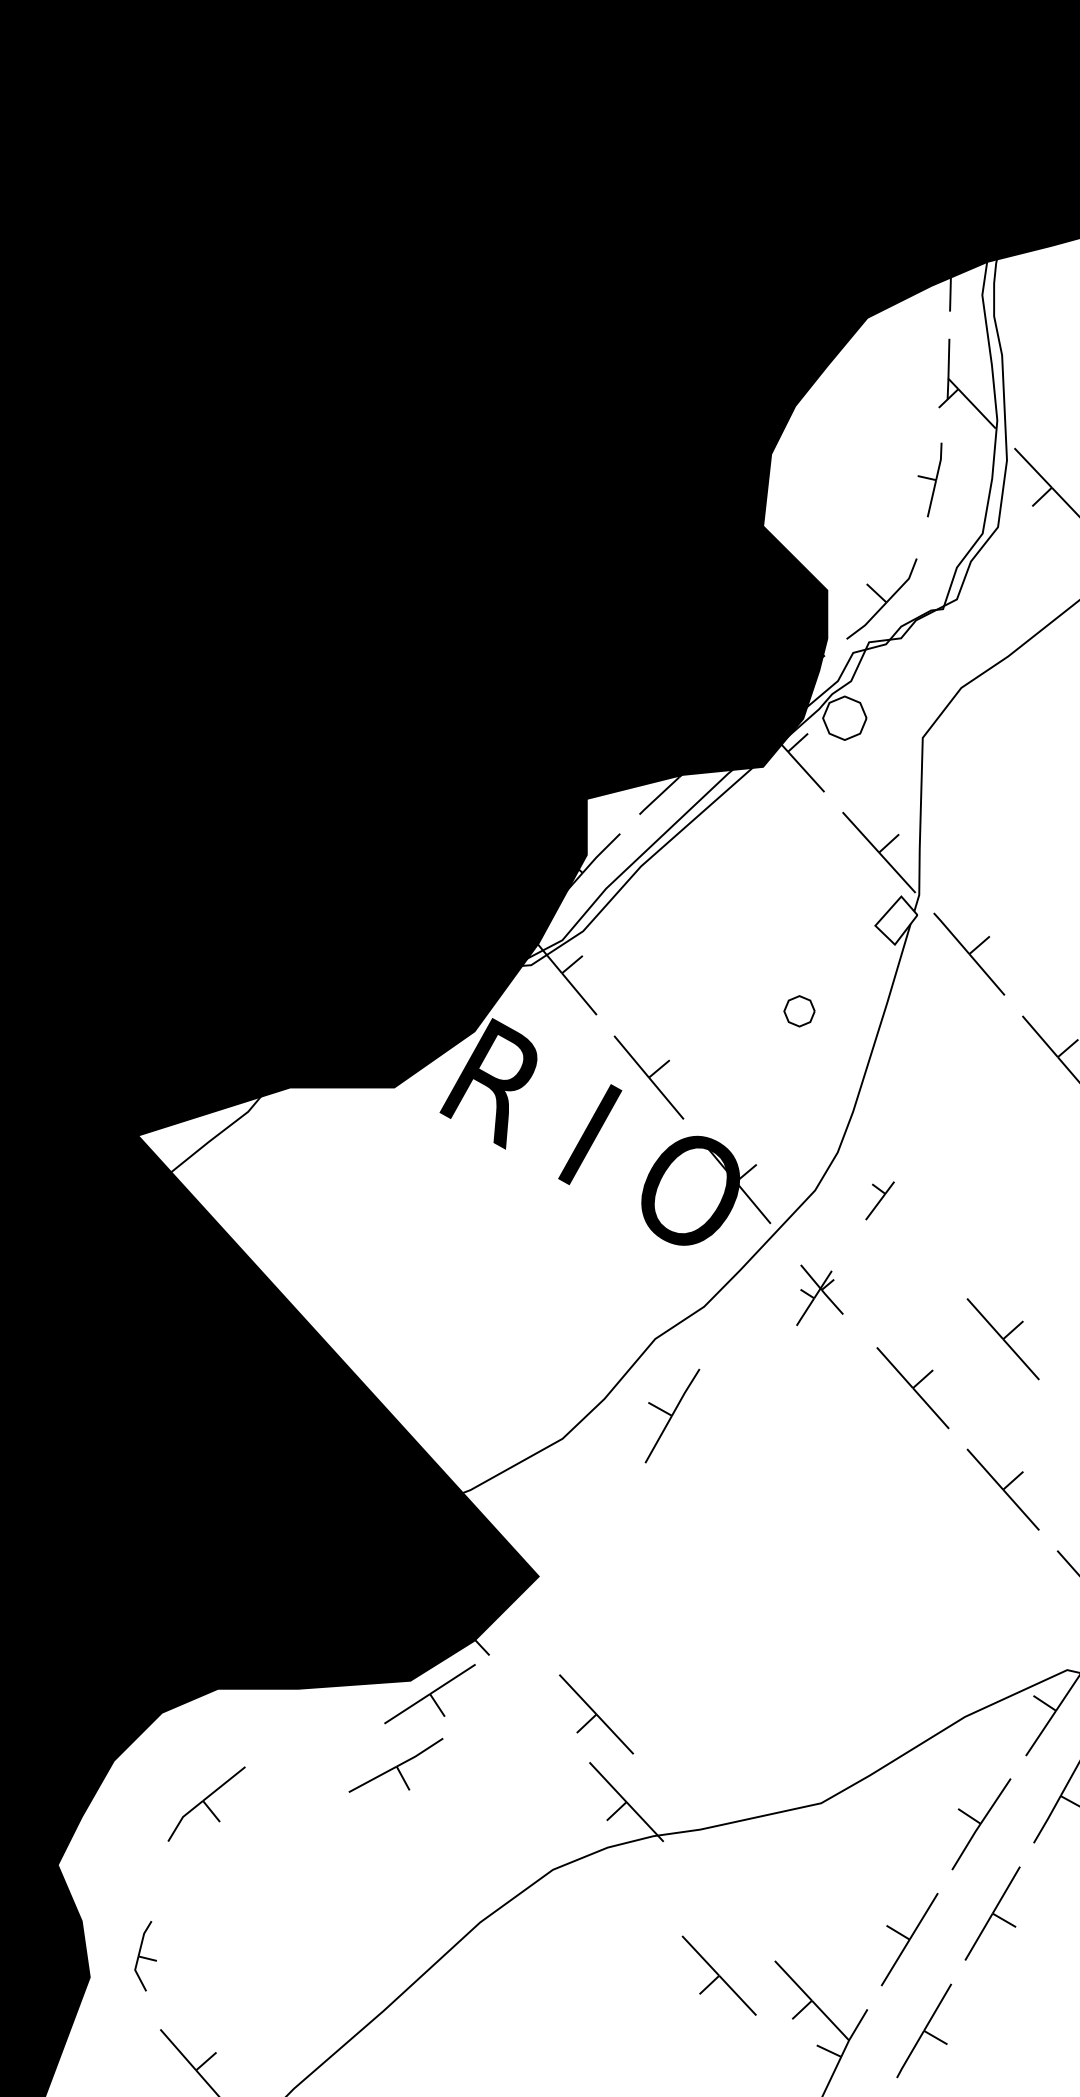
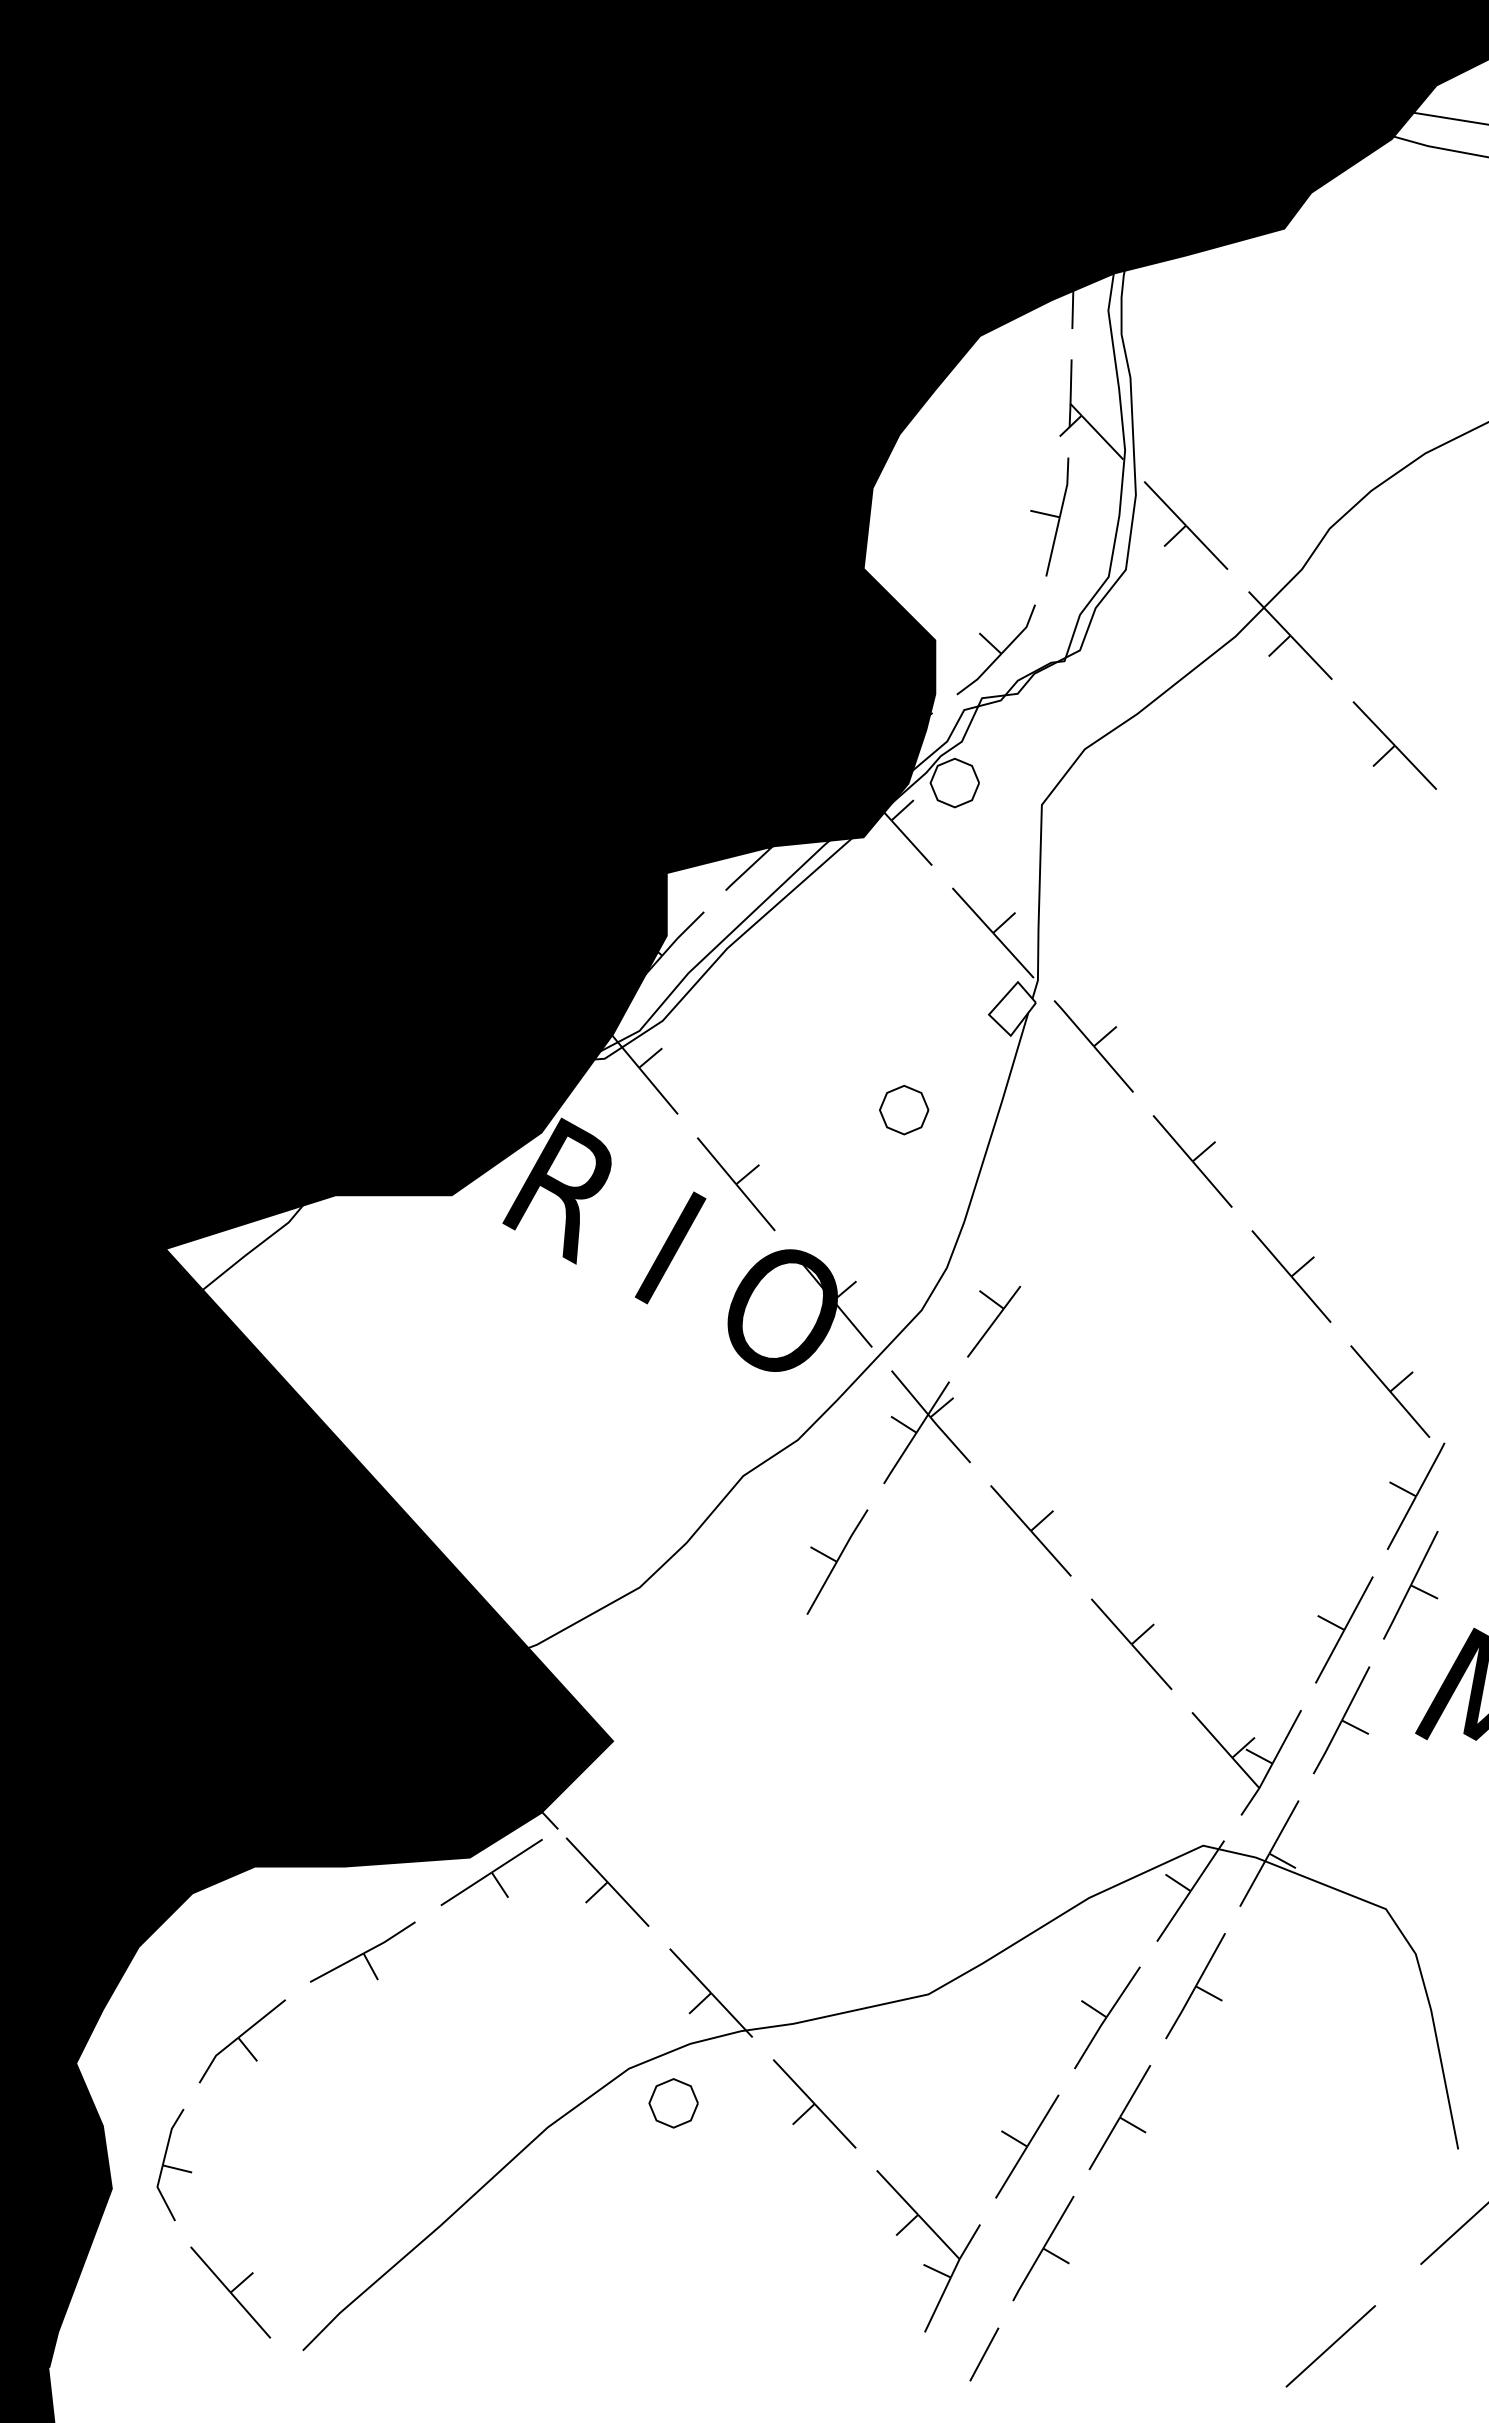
part: (929, 479) -> (1049, 516), size x1.43
part: (799, 1011) -> (904, 1110), size x1.43
part: (880, 1200) -> (994, 1321), size x1.67
part: (819, 1295) -> (926, 1427), size x1.67
part: (1003, 1339) -> (1131, 1476), removed
part: (672, 1415) -> (837, 1561), moved
part: (596, 1713) -> (607, 1881), moved
part: (395, 1764) -> (362, 1951), moved
part: (205, 1804) -> (241, 2041), moved
part: (592, 1900) -> (673, 2103), added
part: (145, 1956) -> (174, 2165), size x1.43
part: (719, 1975) -> (814, 2103), moved

